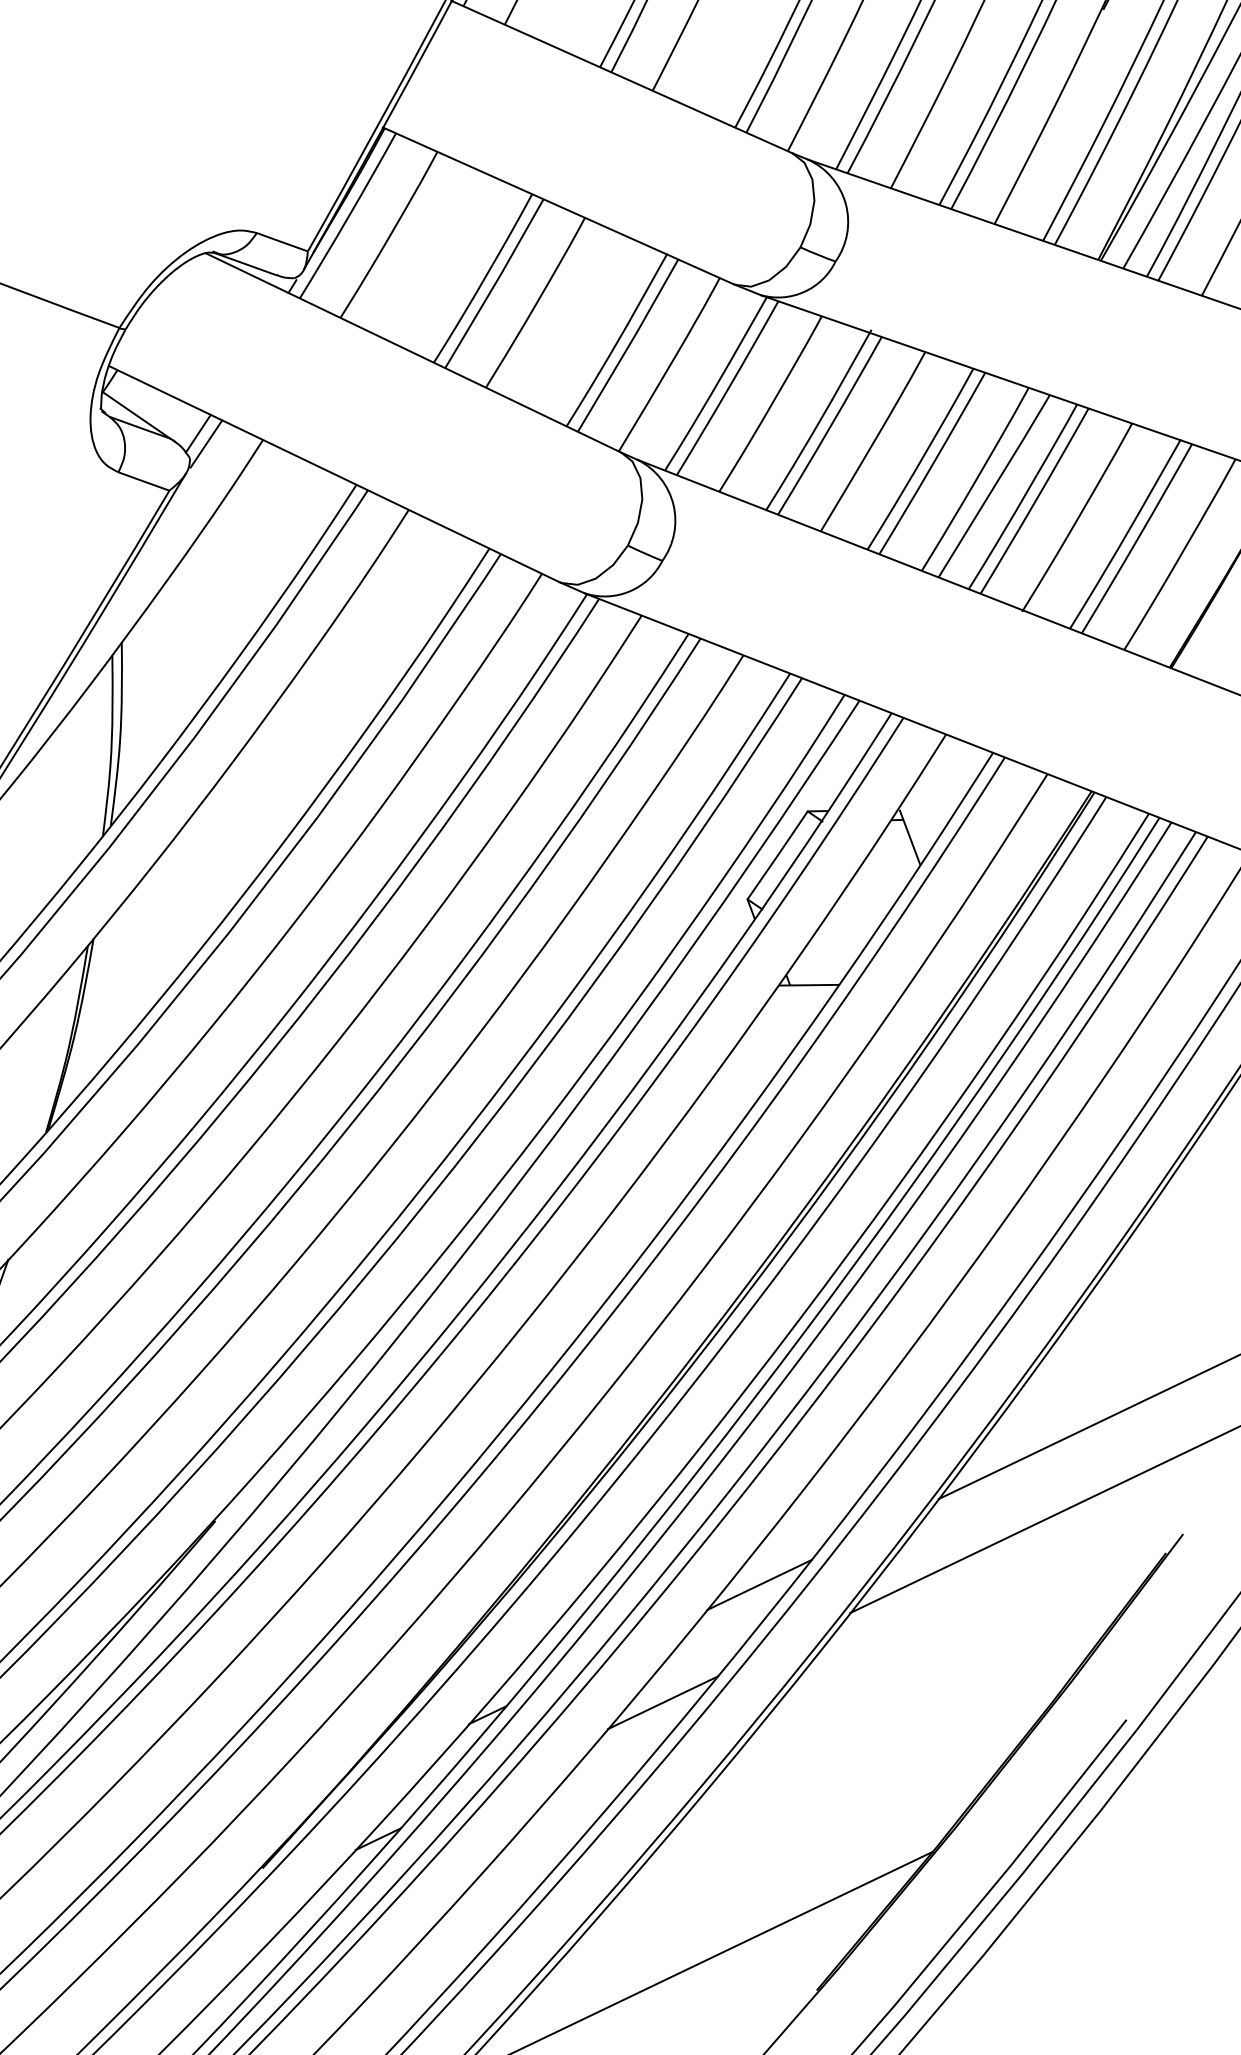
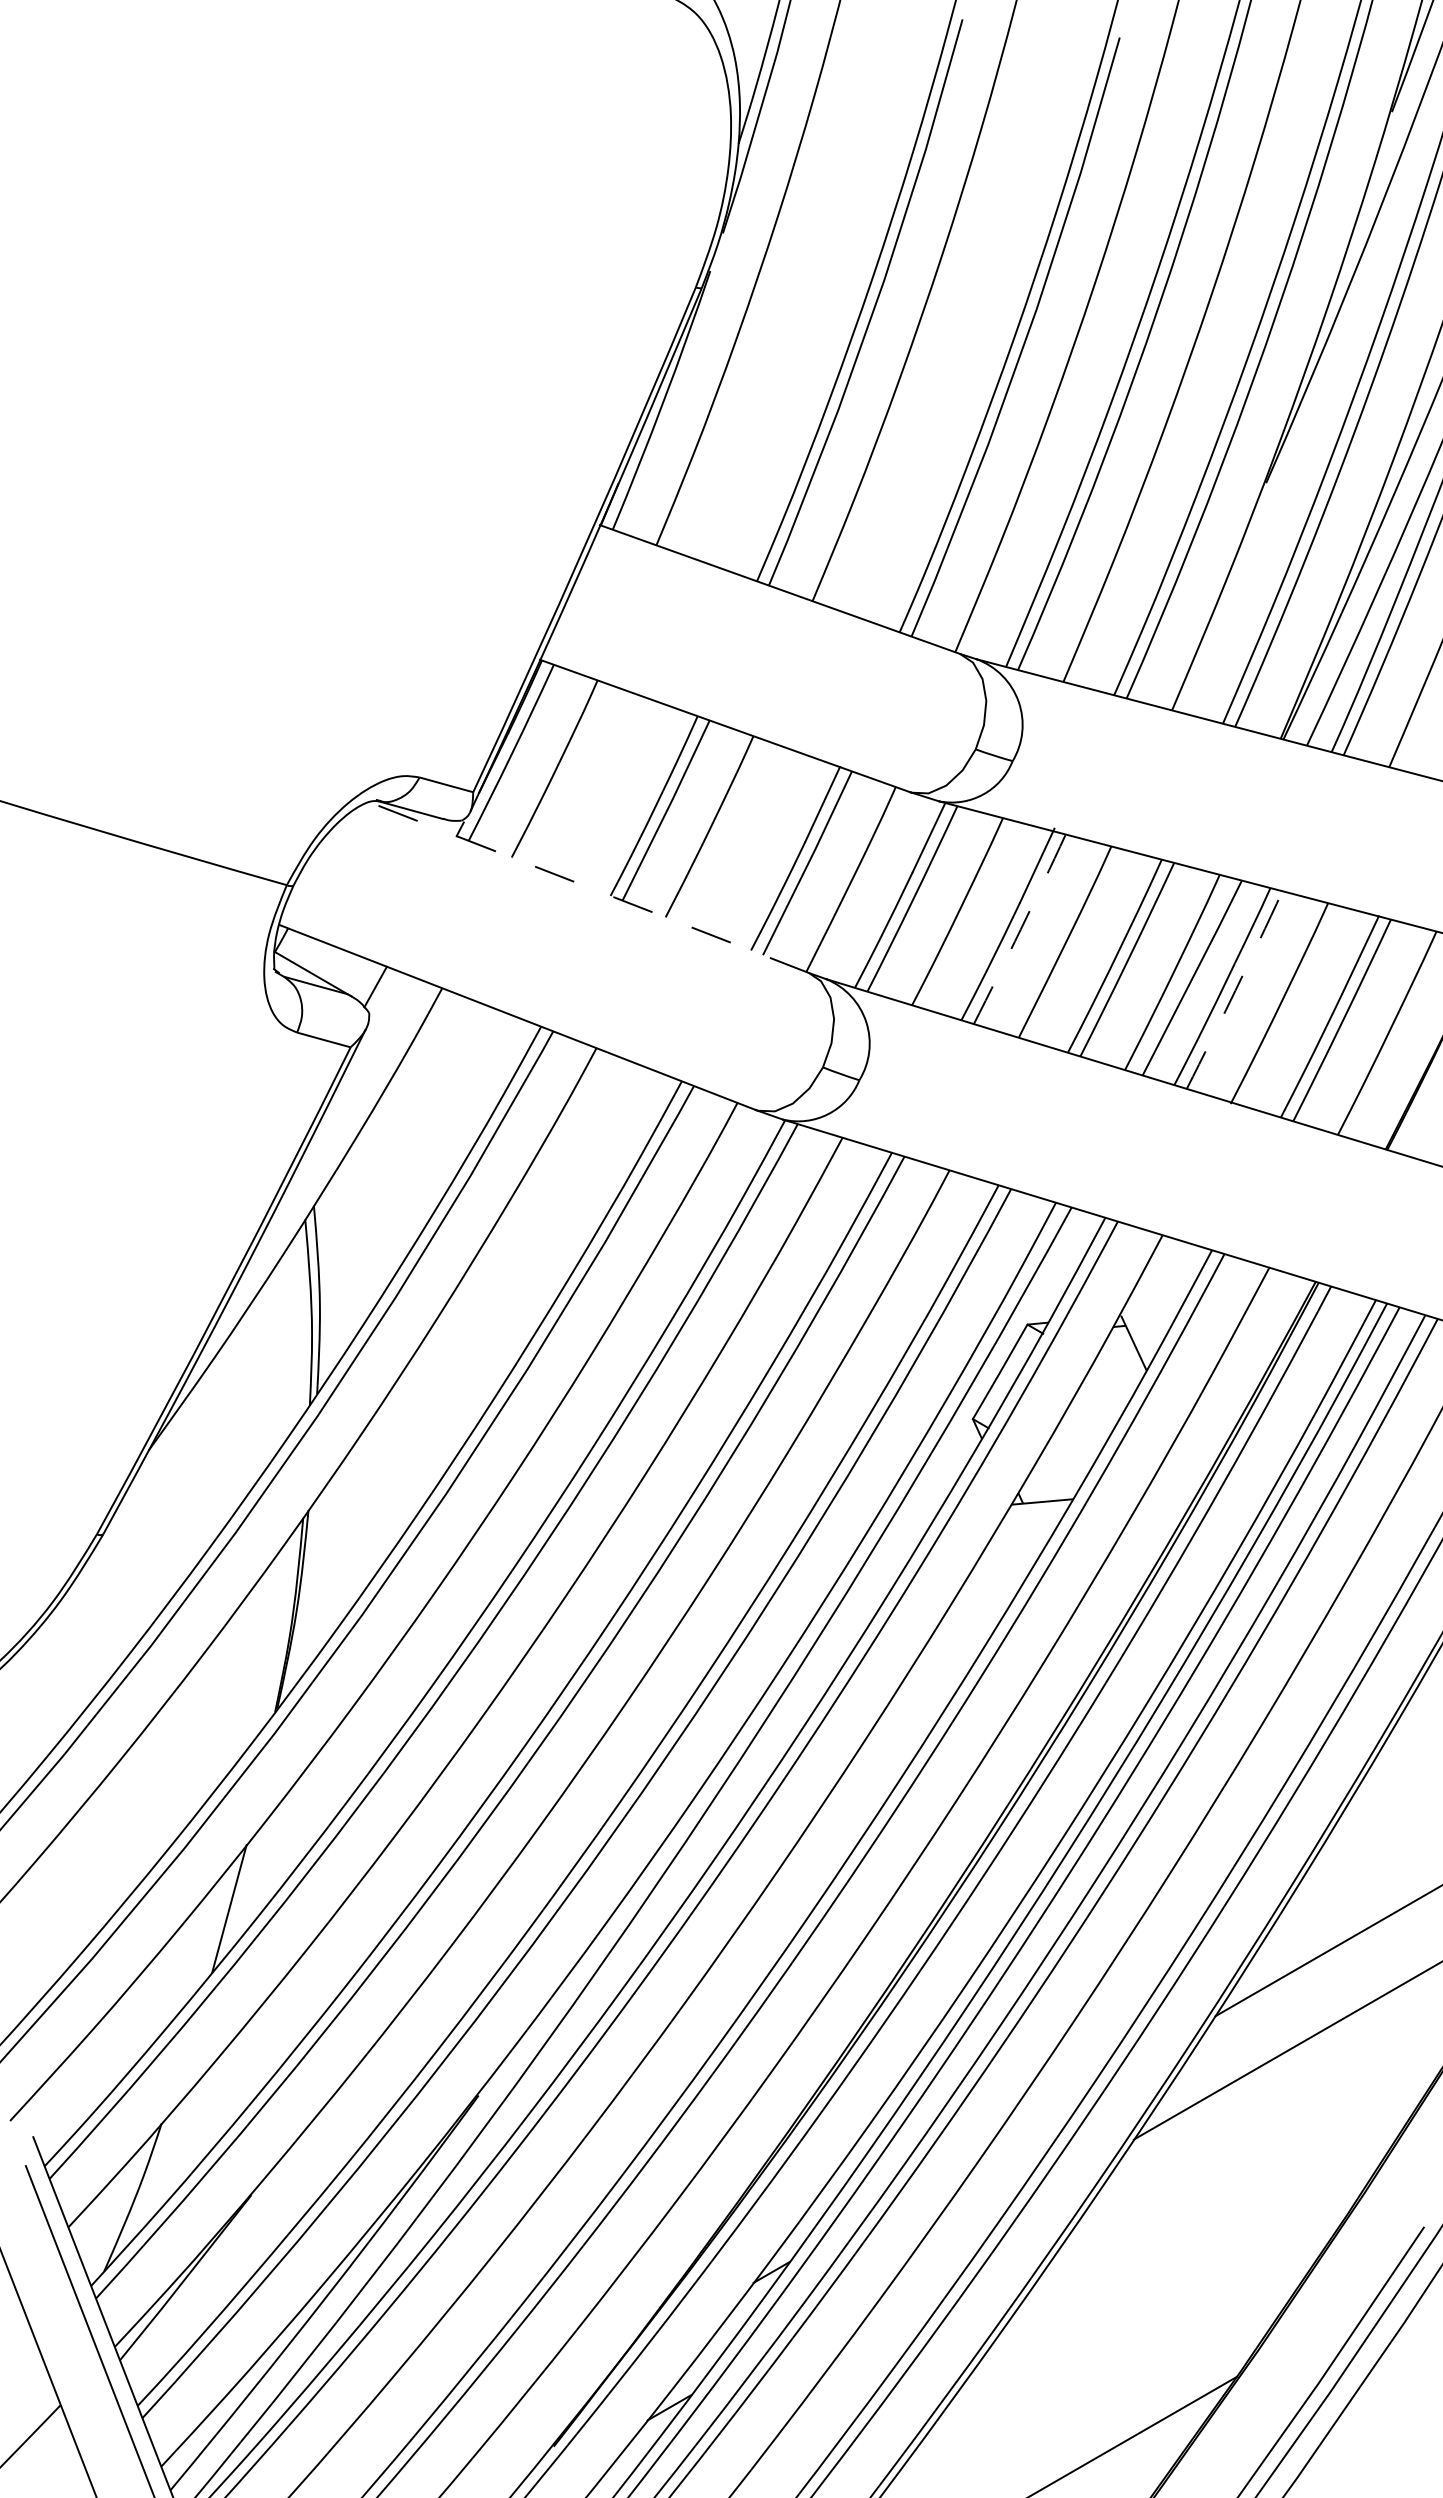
line: (413, 352) -> (588, 887), solid -> dashed
arc: (830, 426) -> (1020, 929), solid -> dashed
line: (206, 443) -> (384, 996), removed
arc: (1035, 501) -> (1235, 990), solid -> dashed
line: (759, 1584) -> (1038, 2117), removed
line: (662, 1702) -> (949, 2245), removed

